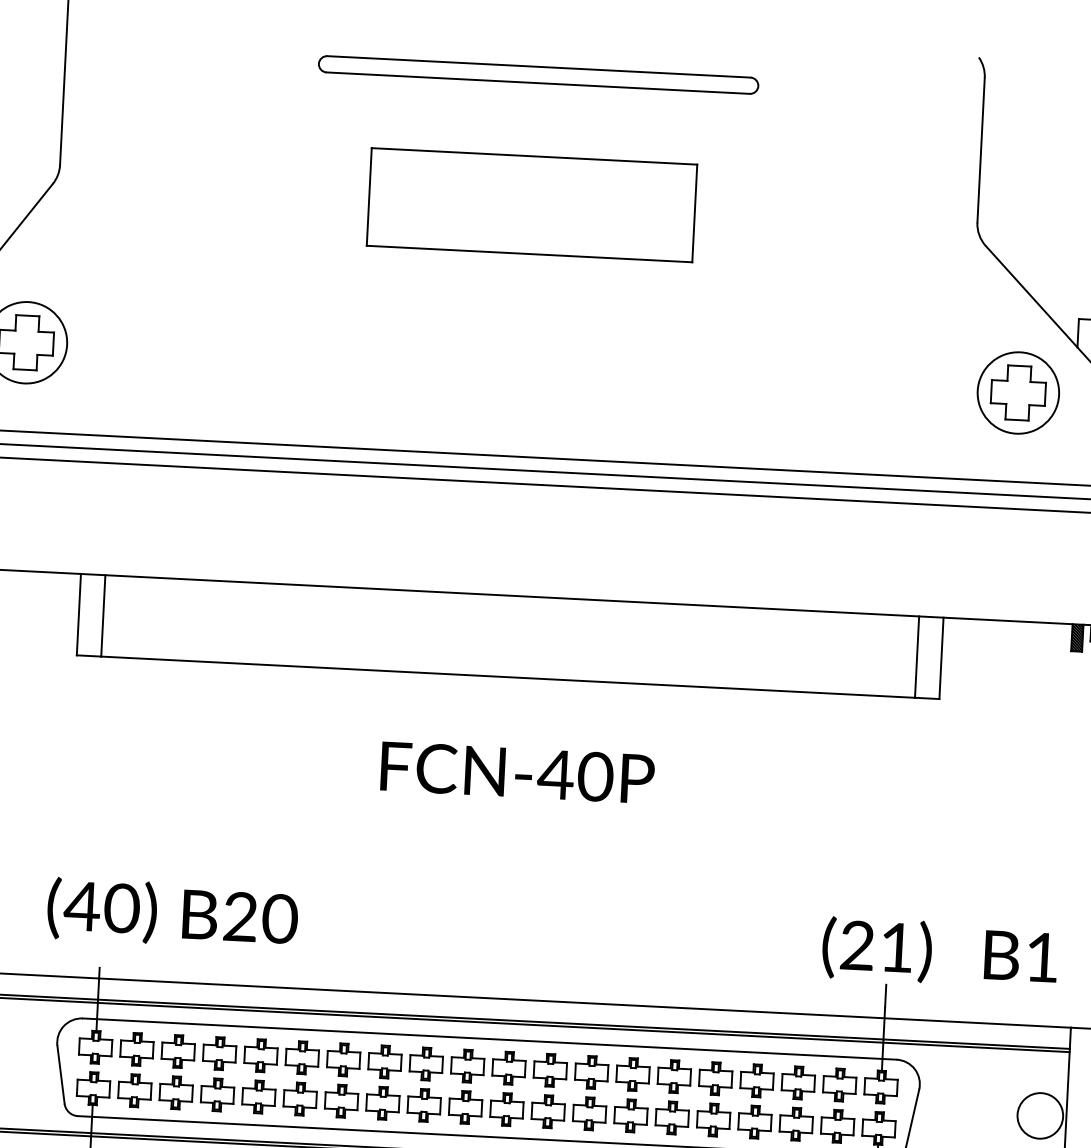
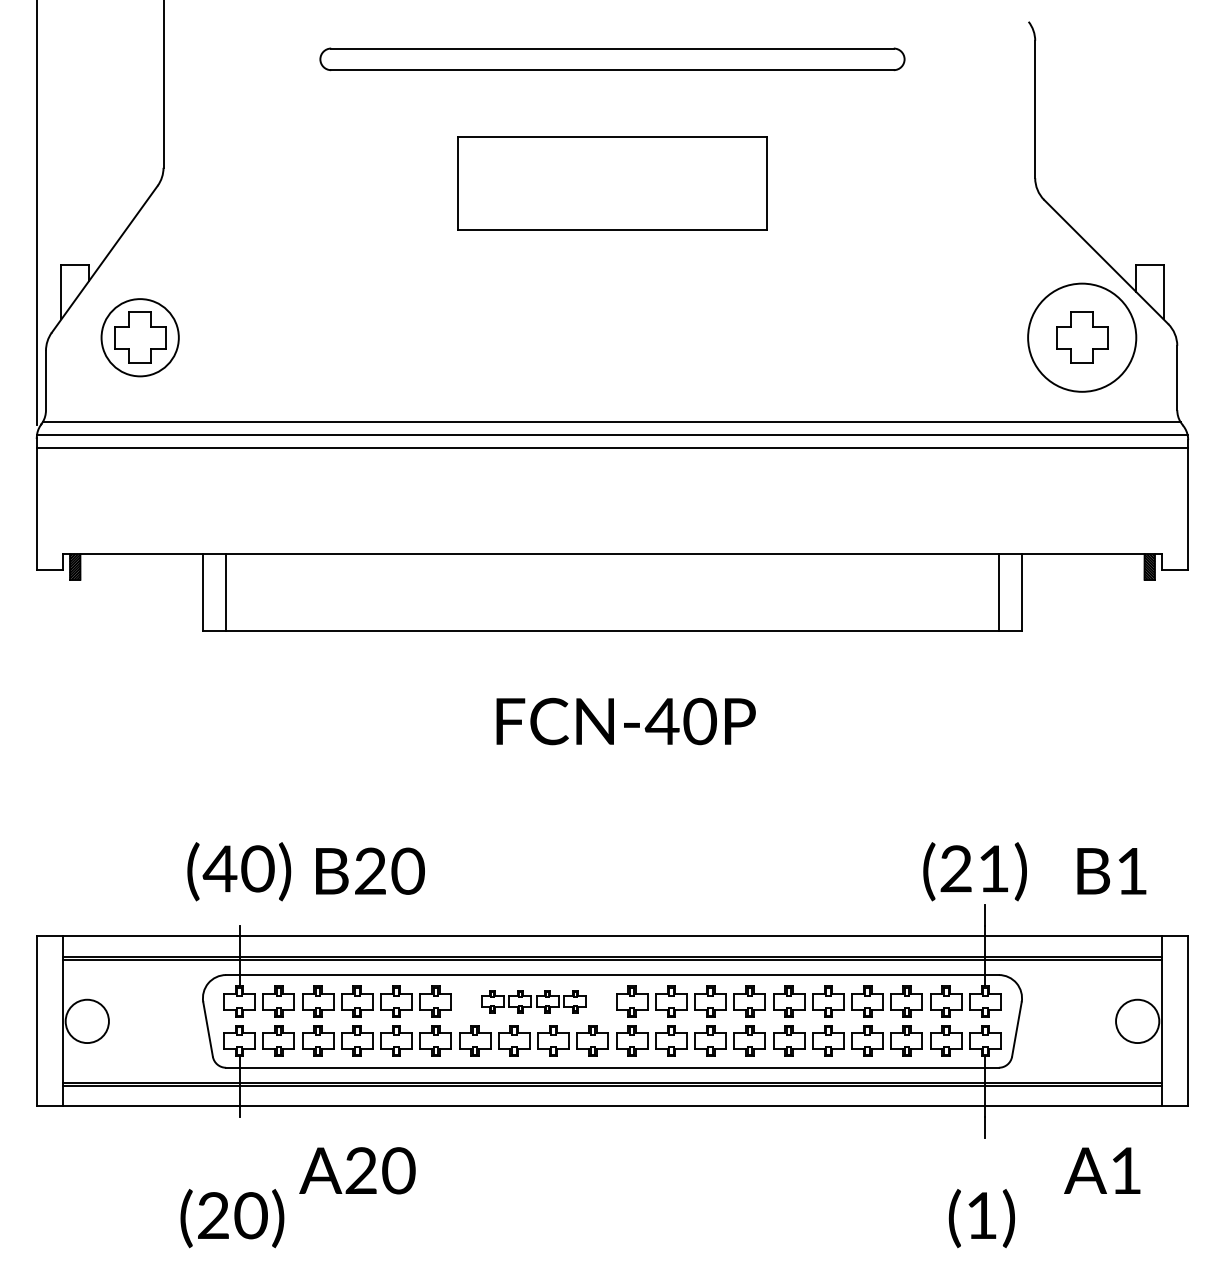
part: (538, 74) -> (612, 59), size x1.4
circle: (1017, 392) -> (1081, 337), size x1.4
part: (405, 1062) -> (533, 1001), size x0.7

